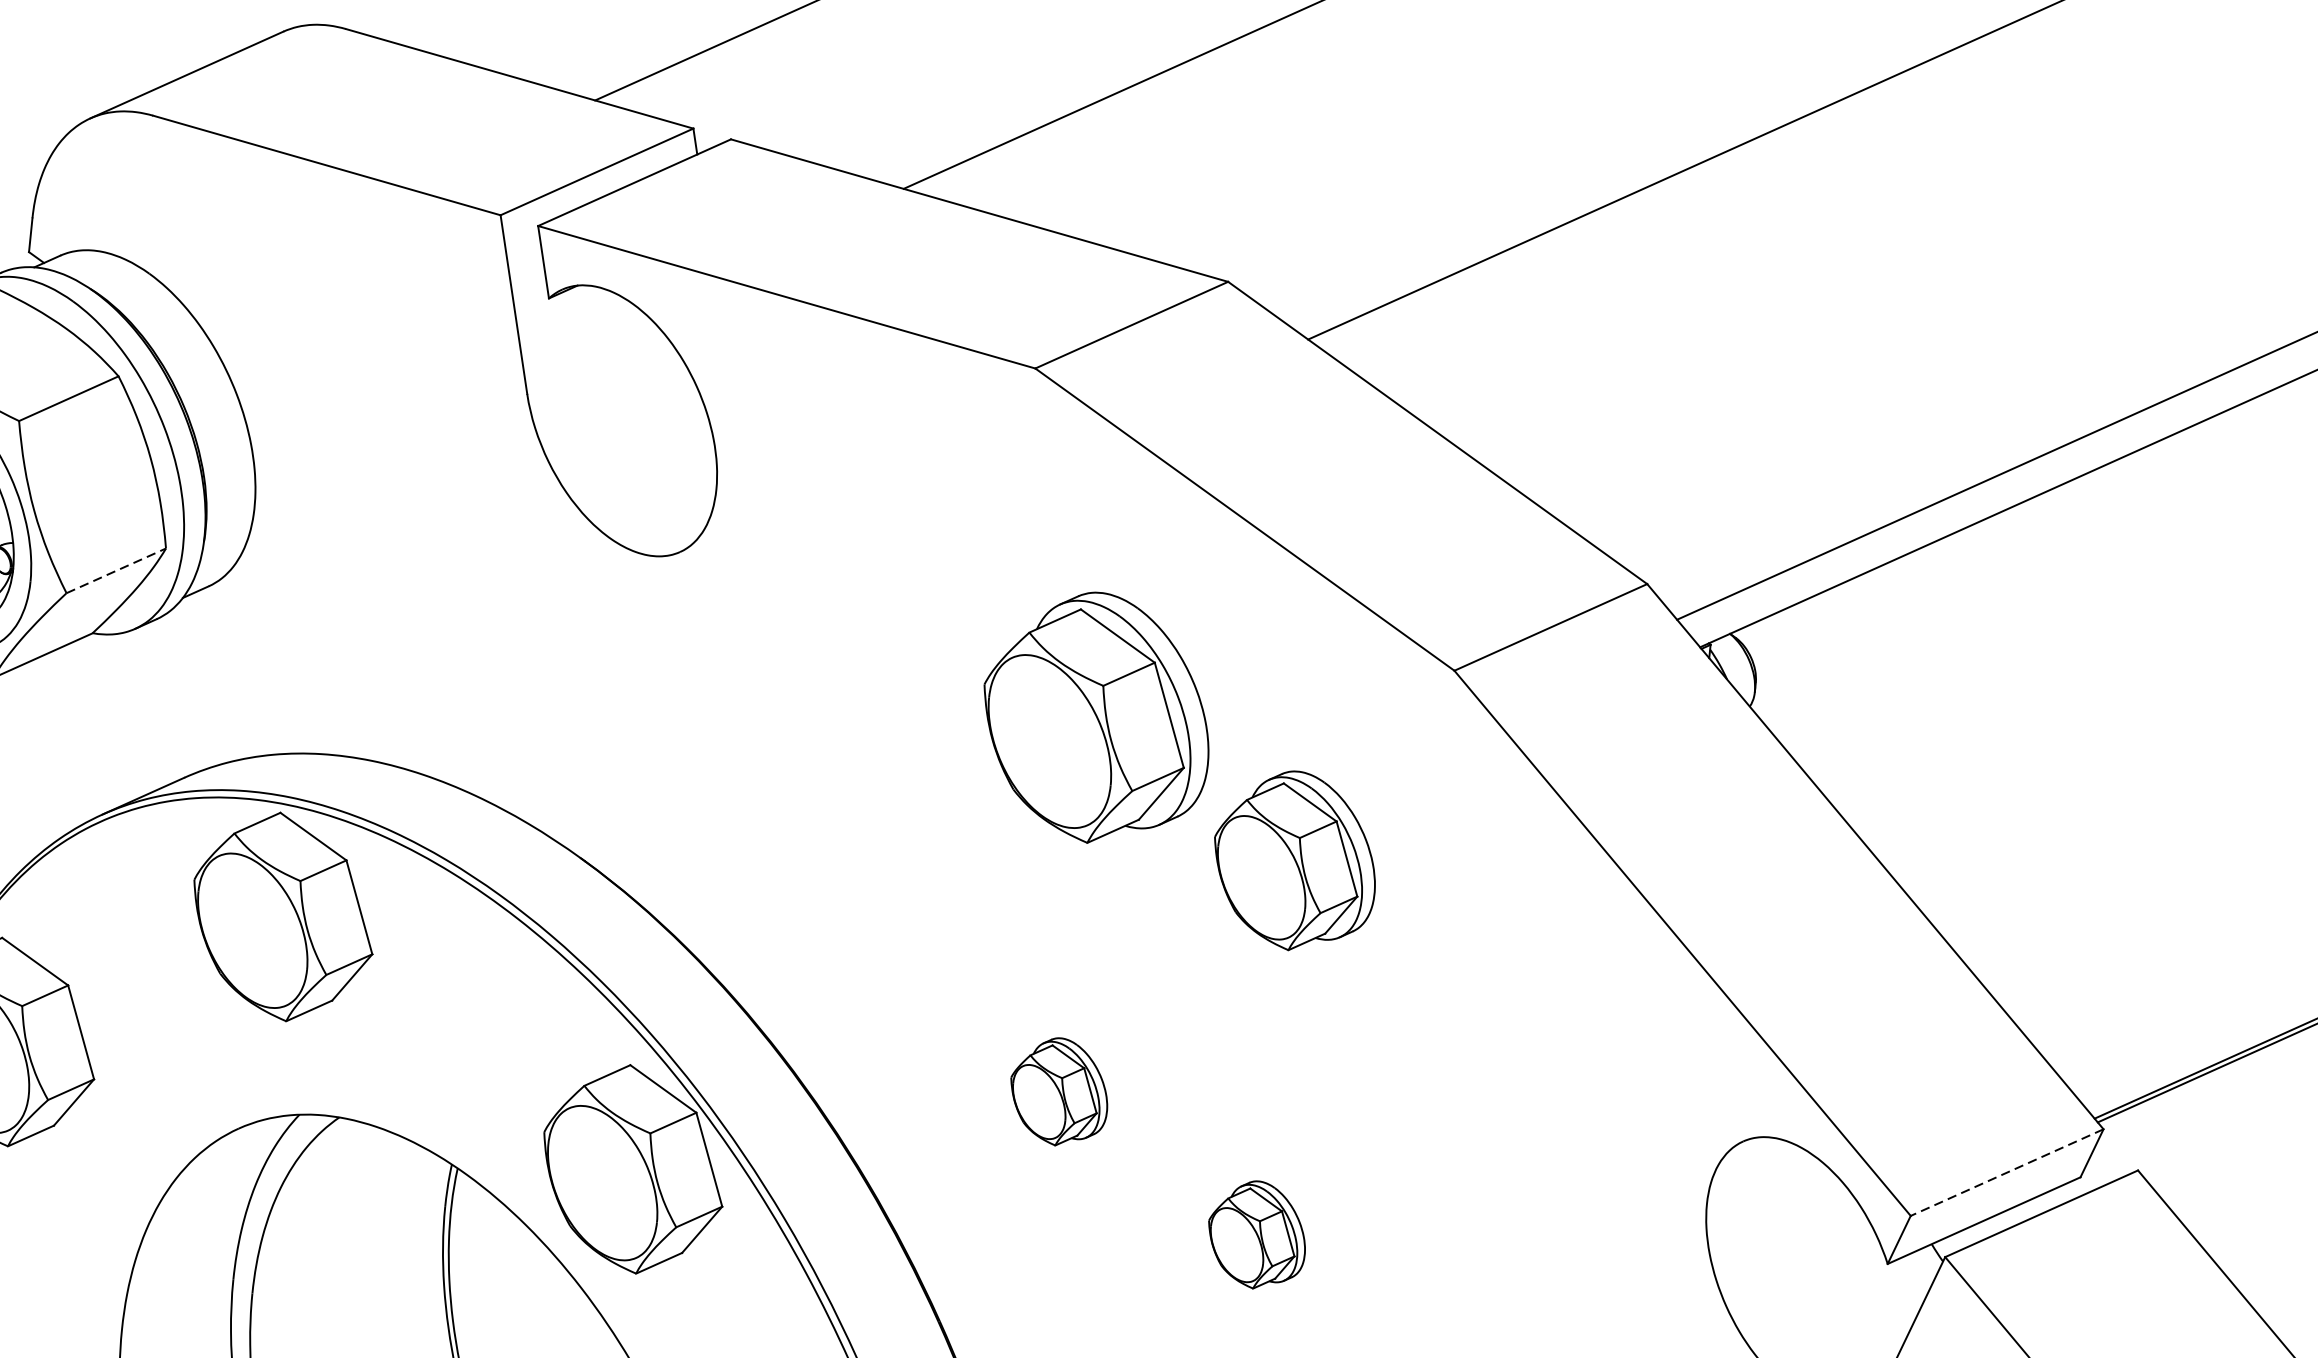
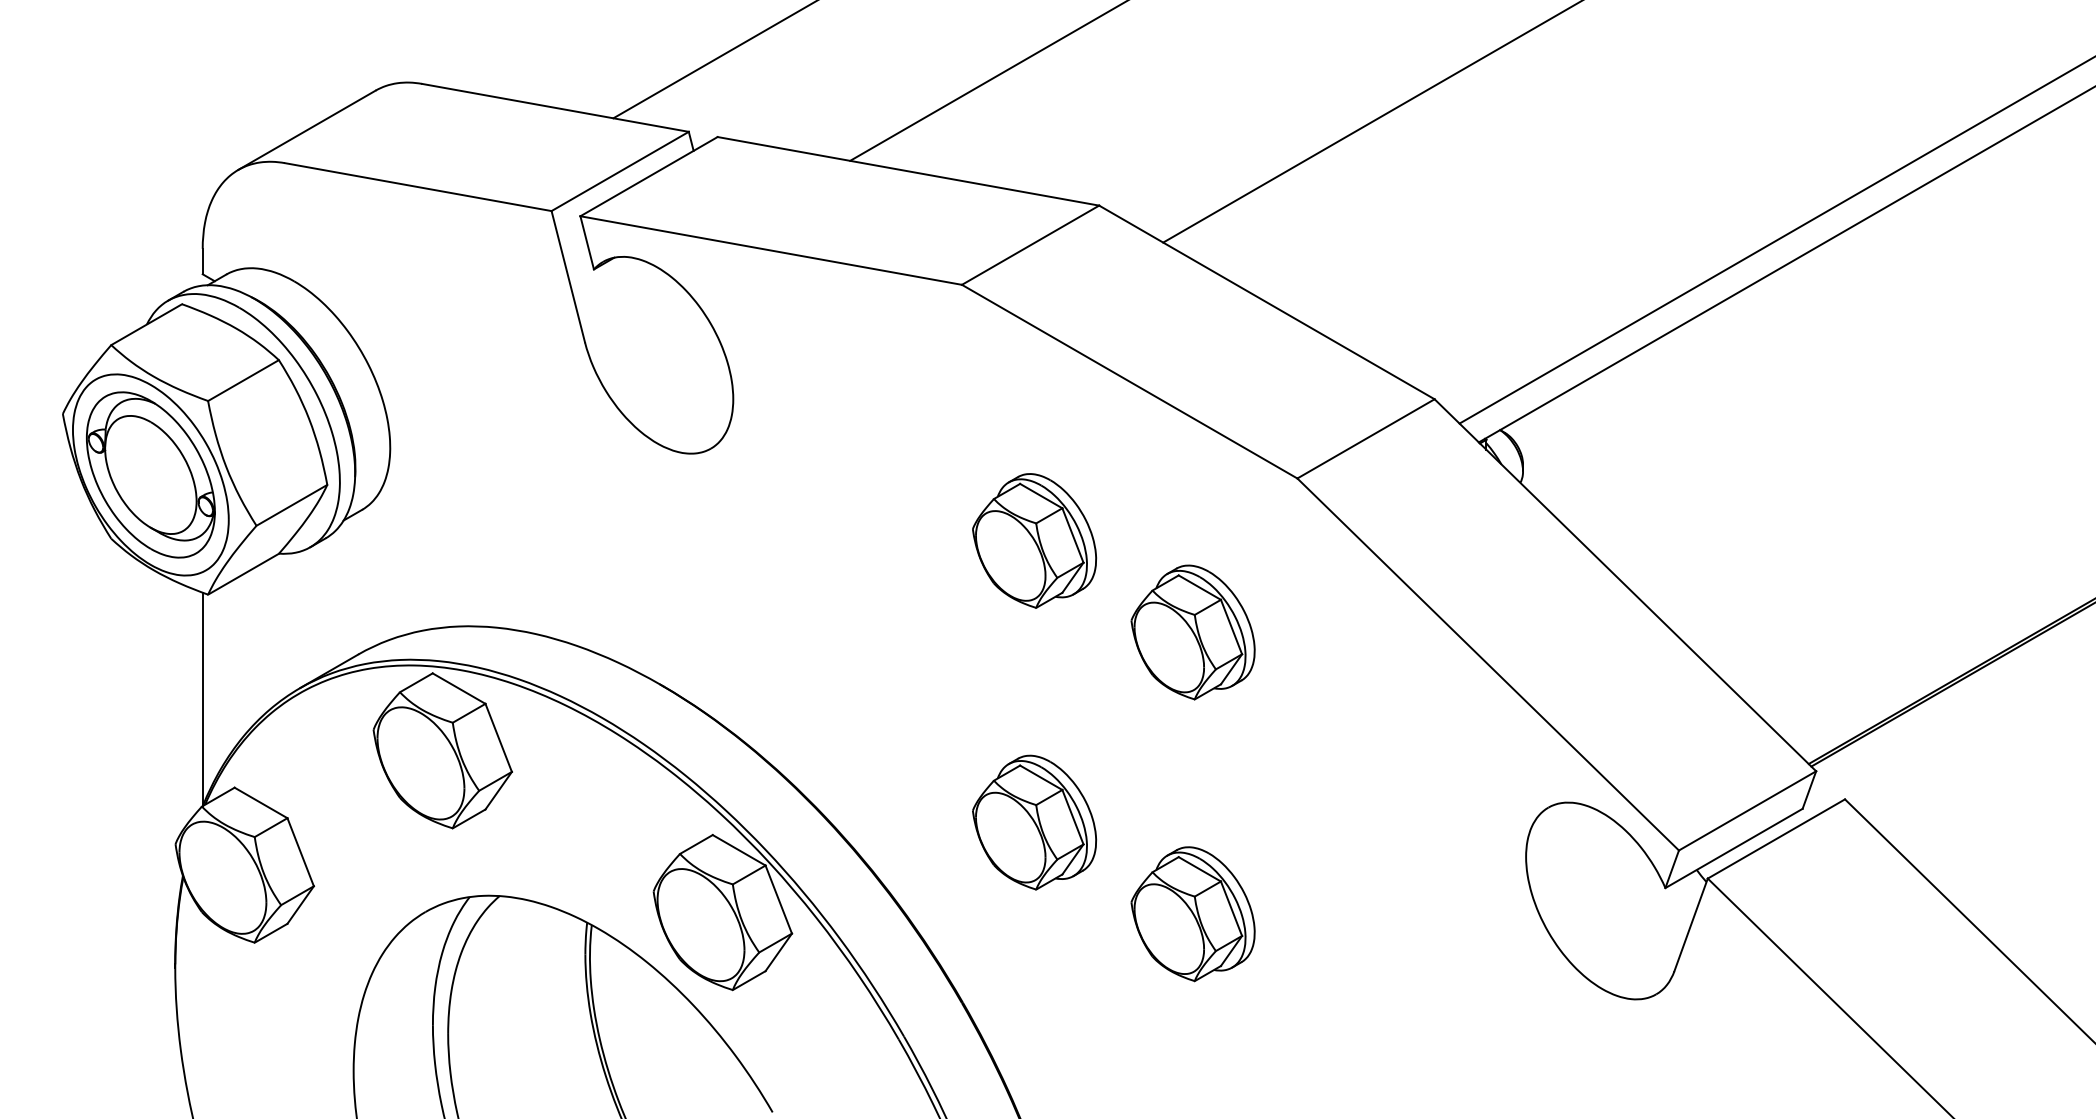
line: (115, 570) -> (291, 505), dashed -> solid
part: (1097, 717) -> (1034, 540), size x0.71
part: (1059, 1091) -> (1034, 822), size x1.67
line: (2006, 1173) -> (1747, 811), dashed -> solid
part: (1256, 1235) -> (1192, 914), size x1.67

